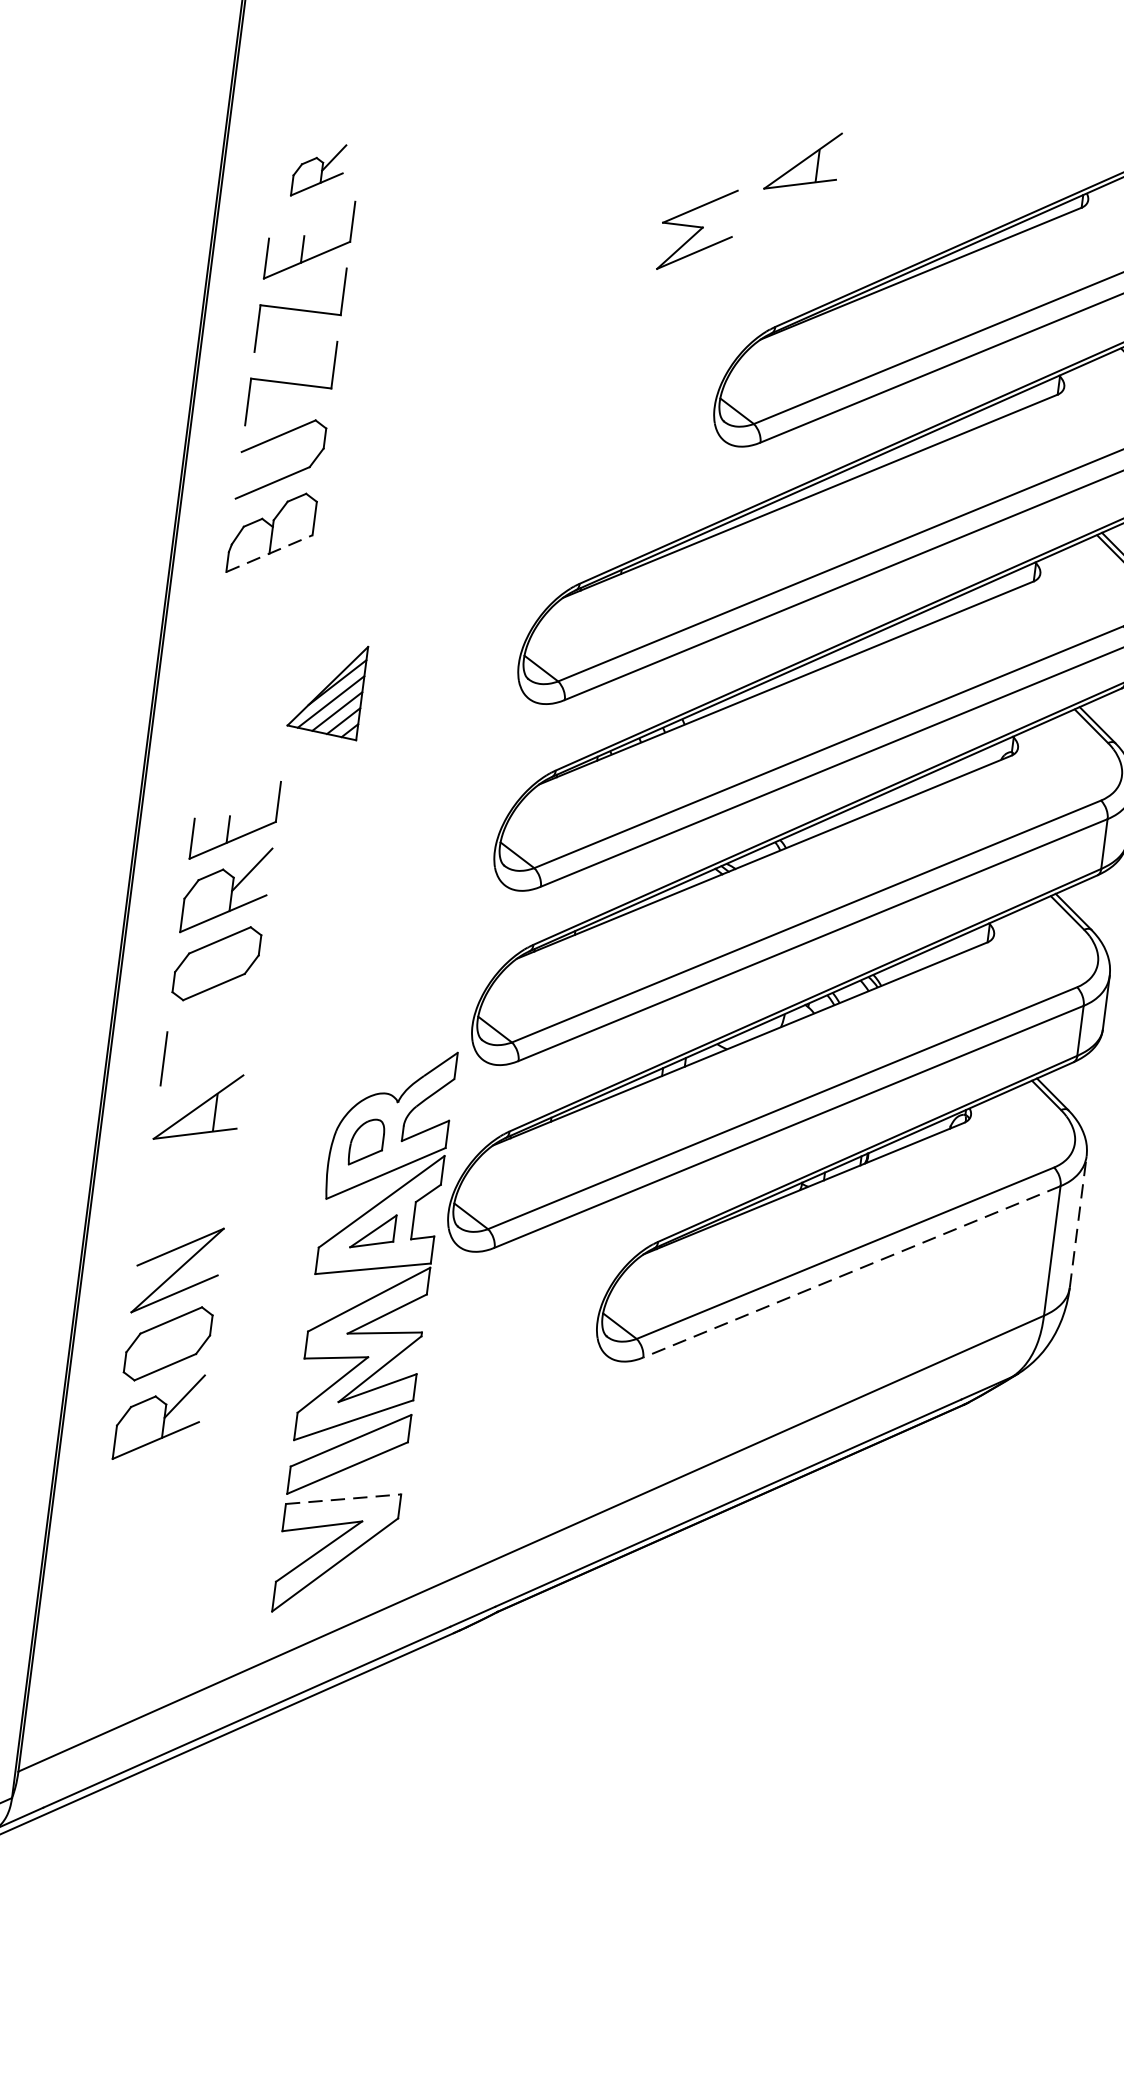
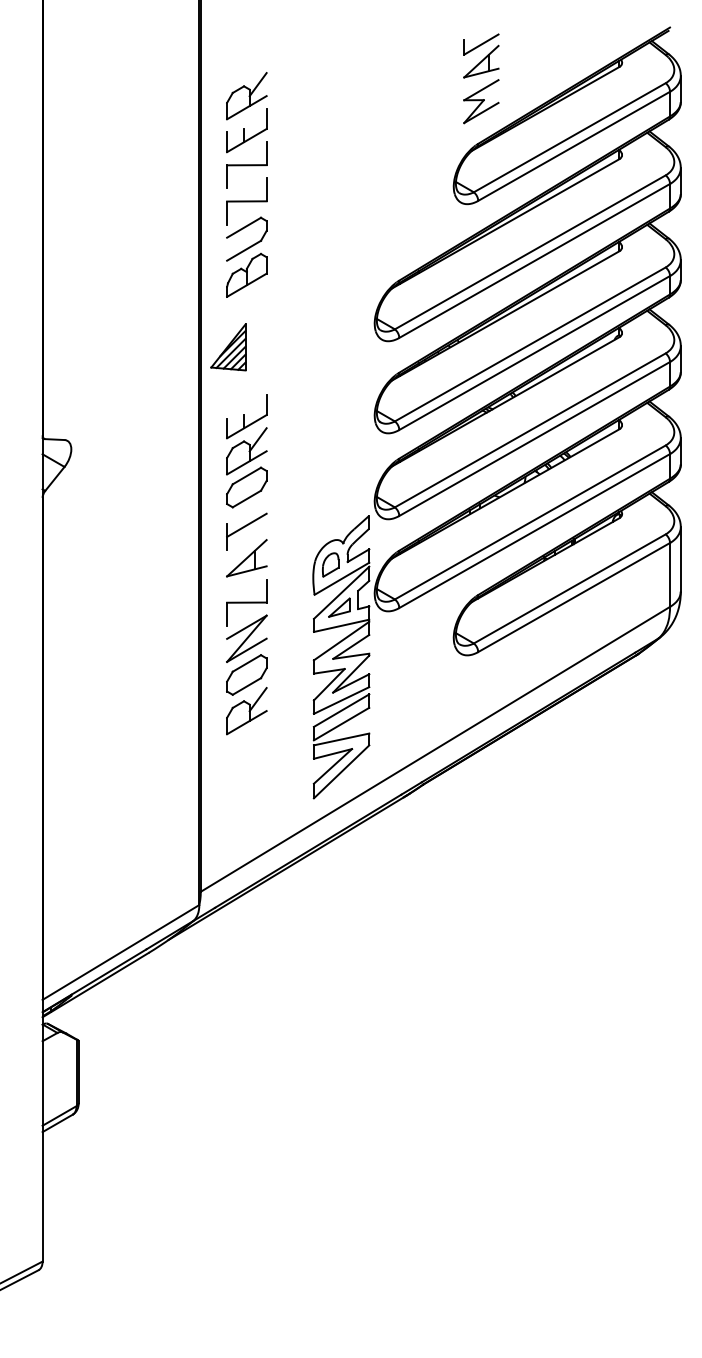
part: (807, 126) -> (481, 44), added
part: (317, 170) -> (246, 96), size x1.67
part: (697, 229) -> (481, 101), moved
line: (268, 553) -> (246, 285), dashed -> solid
part: (327, 689) -> (228, 347), moved
line: (206, 1038) -> (246, 524), added
part: (186, 1196) -> (246, 602), added
line: (1077, 1220) -> (680, 558), dashed -> solid
line: (850, 1271) -> (573, 597), dashed -> solid
line: (345, 1499) -> (342, 739), dashed -> solid

